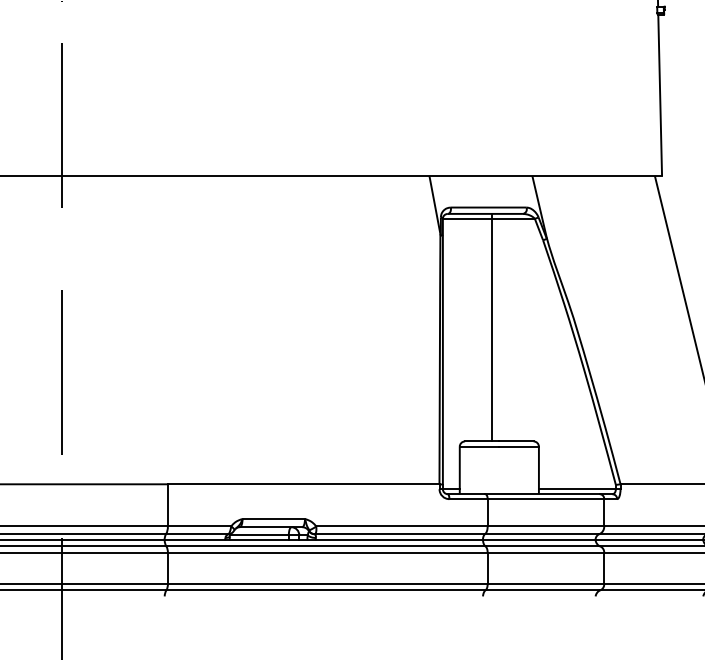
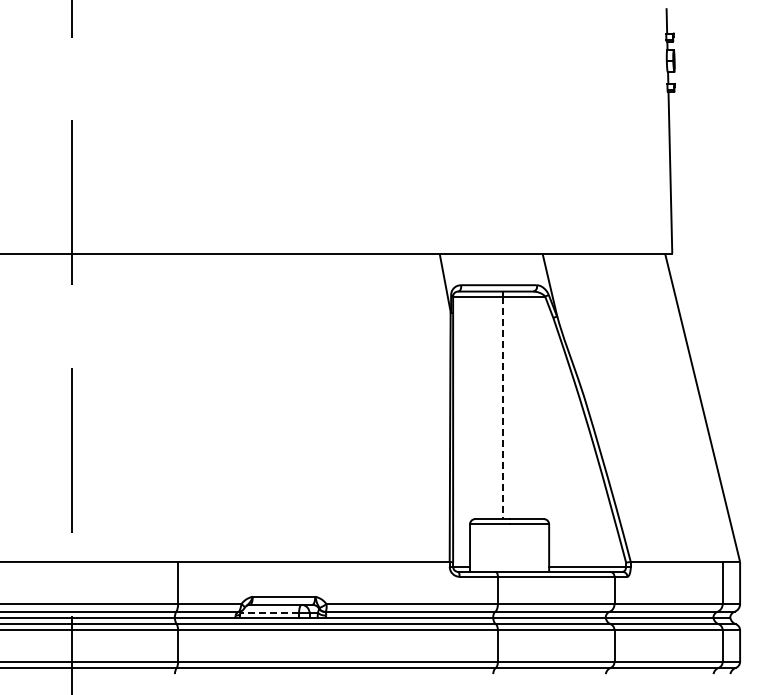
line: (492, 330) -> (502, 408), solid -> dashed
line: (259, 535) -> (269, 613), solid -> dashed

